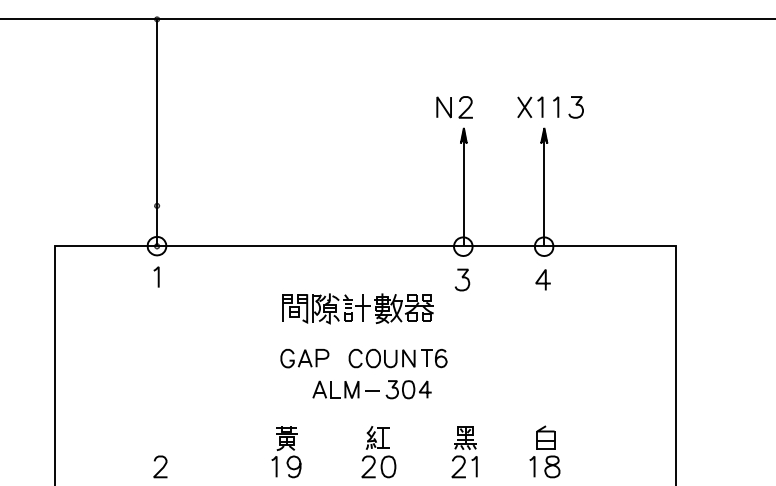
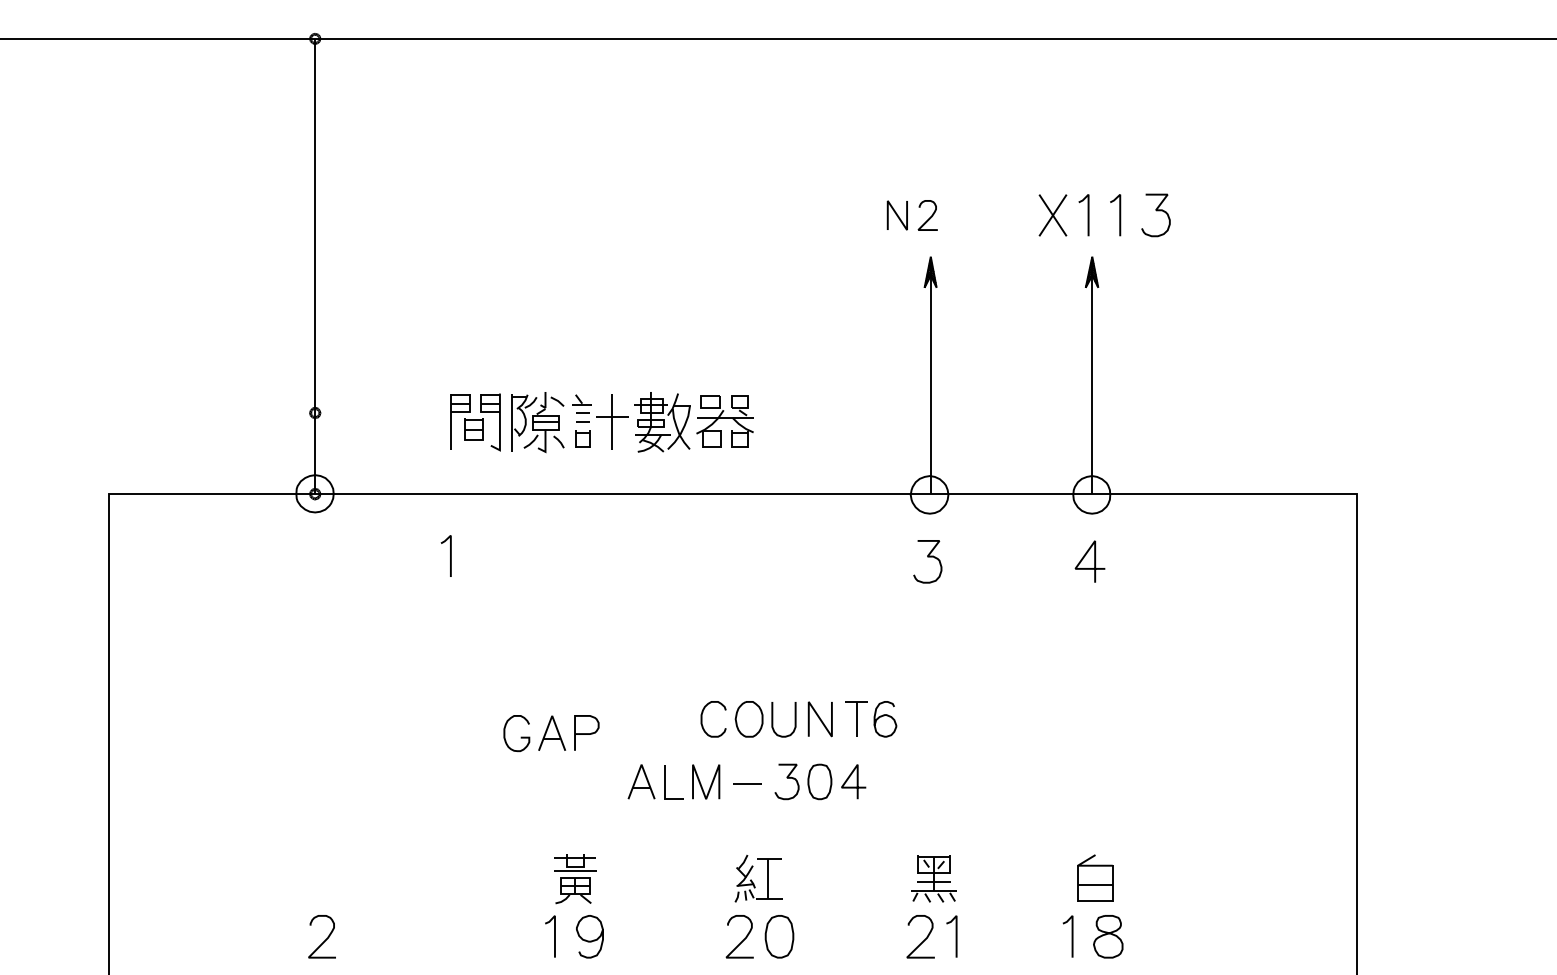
part: (454, 107) -> (911, 215), size x0.7
line: (157, 276) -> (448, 554), moved
part: (357, 308) -> (600, 422), moved
part: (304, 358) -> (550, 733), moved

